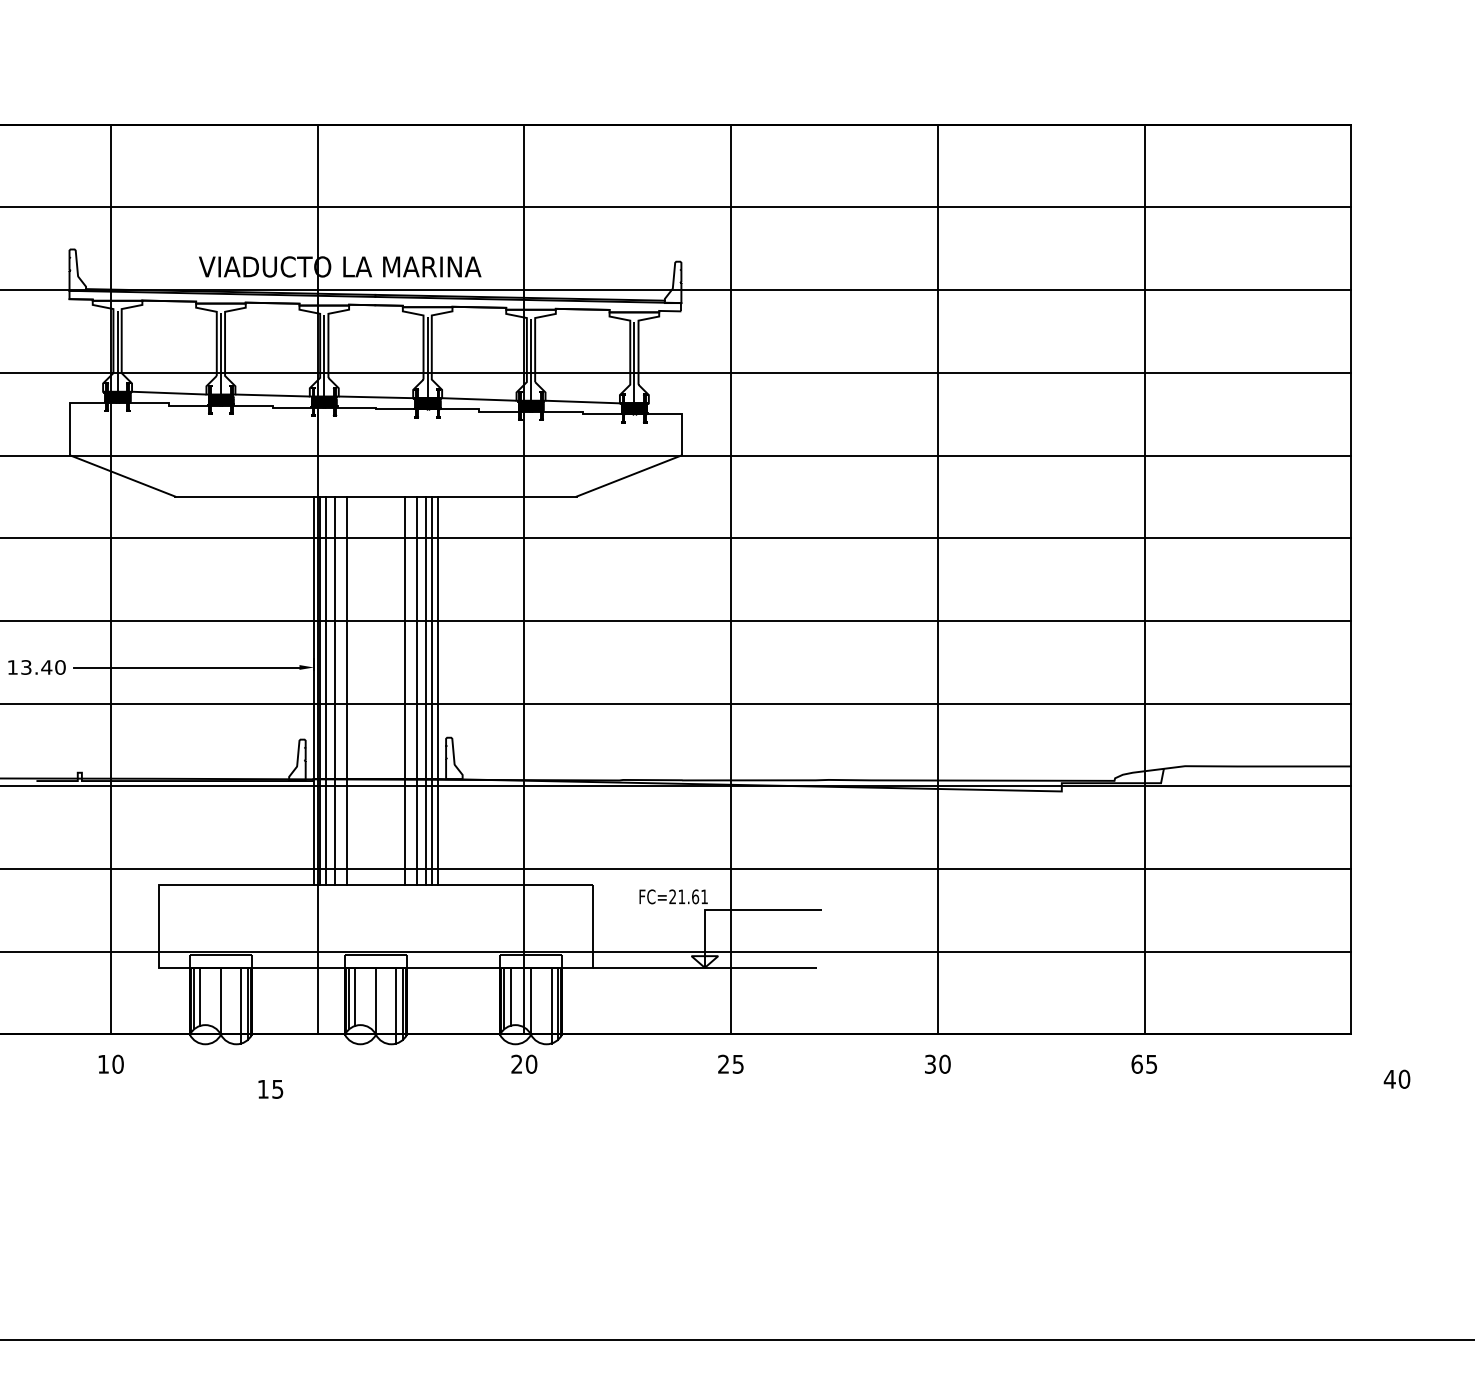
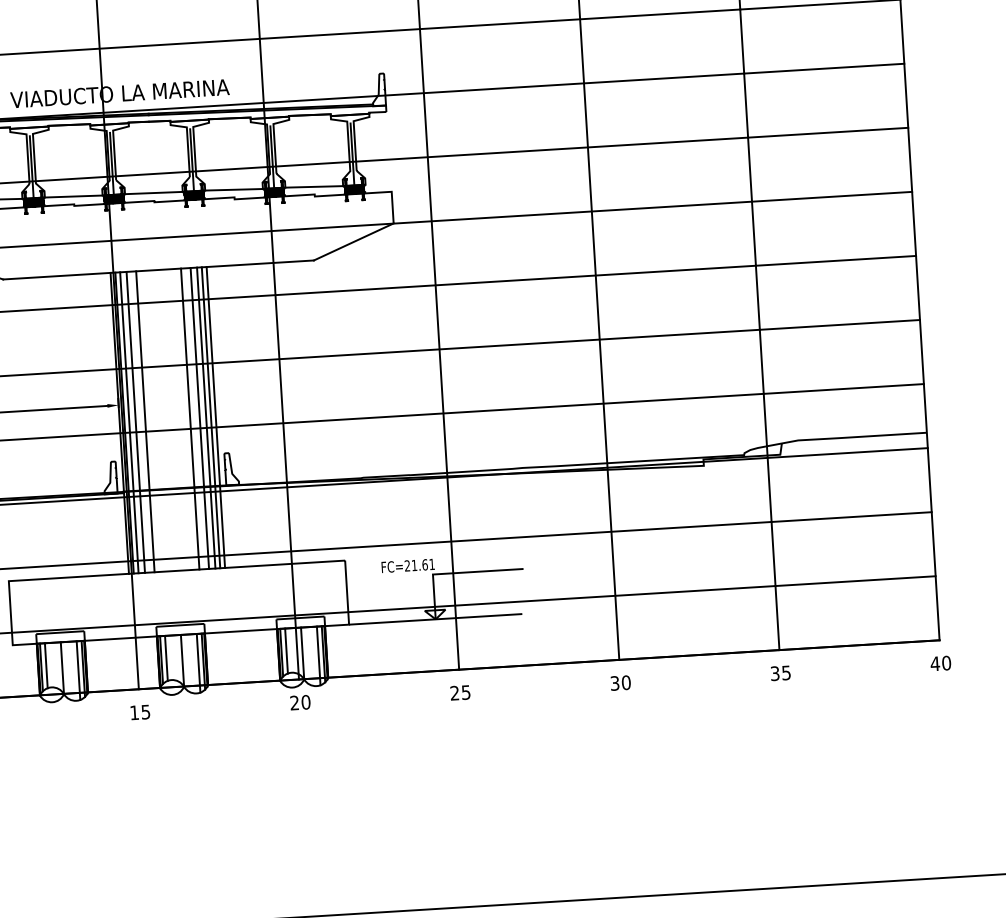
text: (1136, 1063) -> (774, 673), 65 -> 35
text: (1396, 1078) -> (940, 662), moved
text: (270, 1089) -> (140, 712), moved

